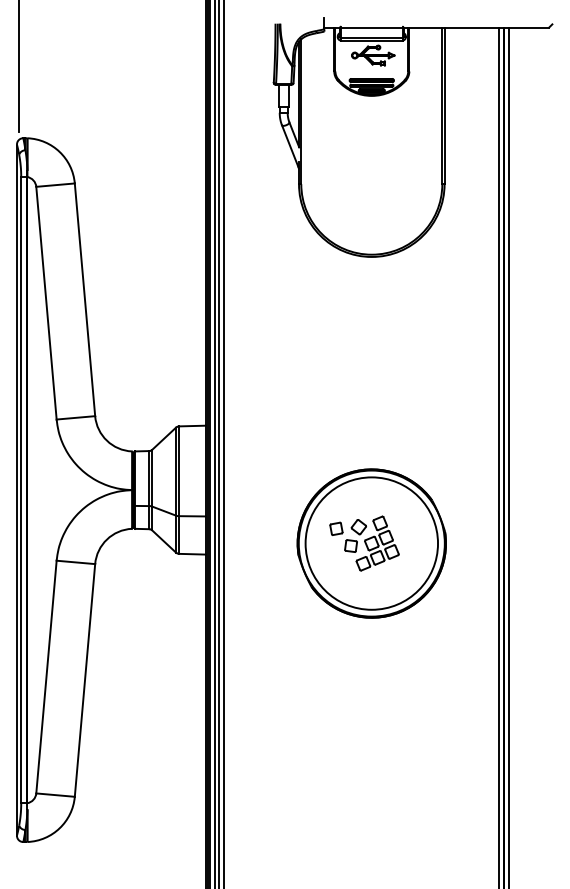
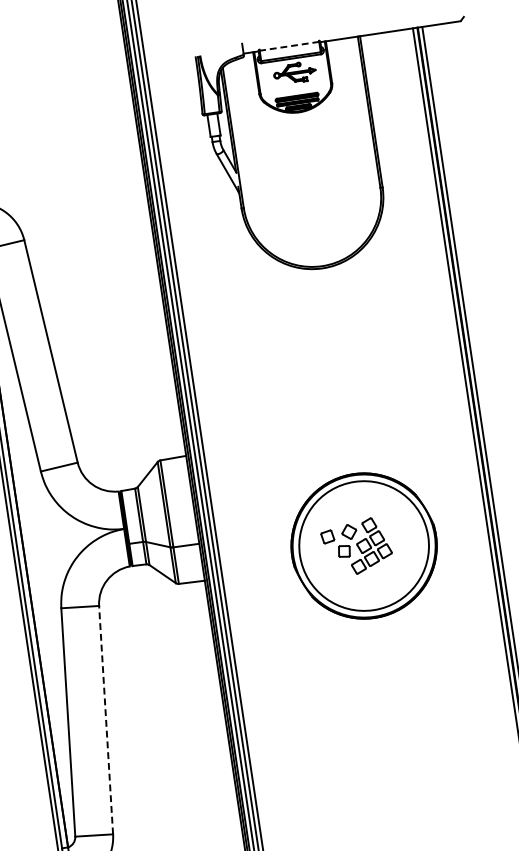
line: (371, 27) -> (289, 46), solid -> dashed
line: (85, 680) -> (106, 720), solid -> dashed

